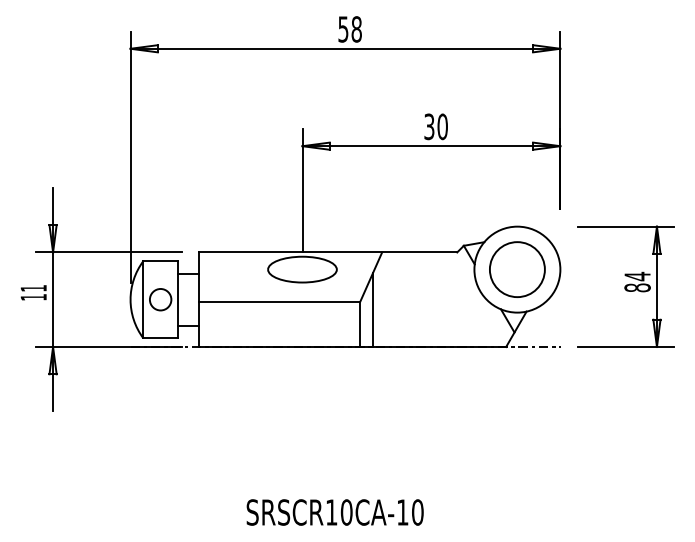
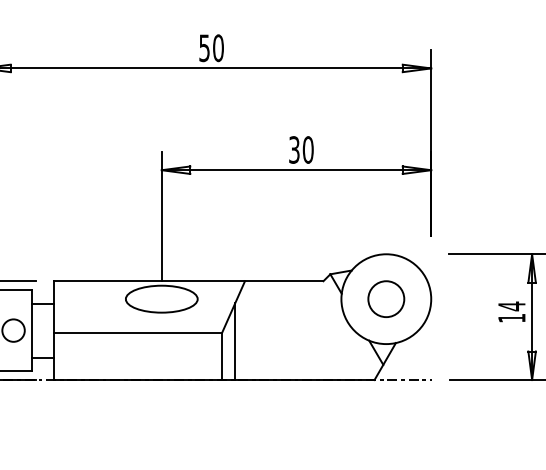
text: (356, 29) -> (218, 48), 58 -> 50
circle: (517, 269) -> (386, 299), size x0.62
text: (637, 287) -> (511, 317), 84 -> 14

